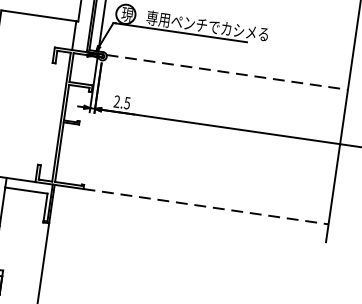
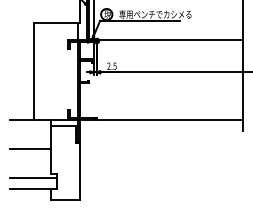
line: (226, 71) -> (170, 39), dashed -> solid
line: (205, 207) -> (169, 120), dashed -> solid

